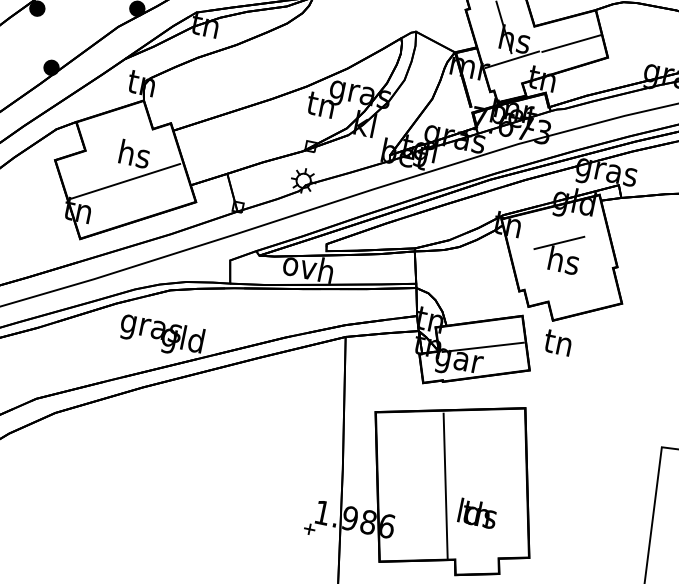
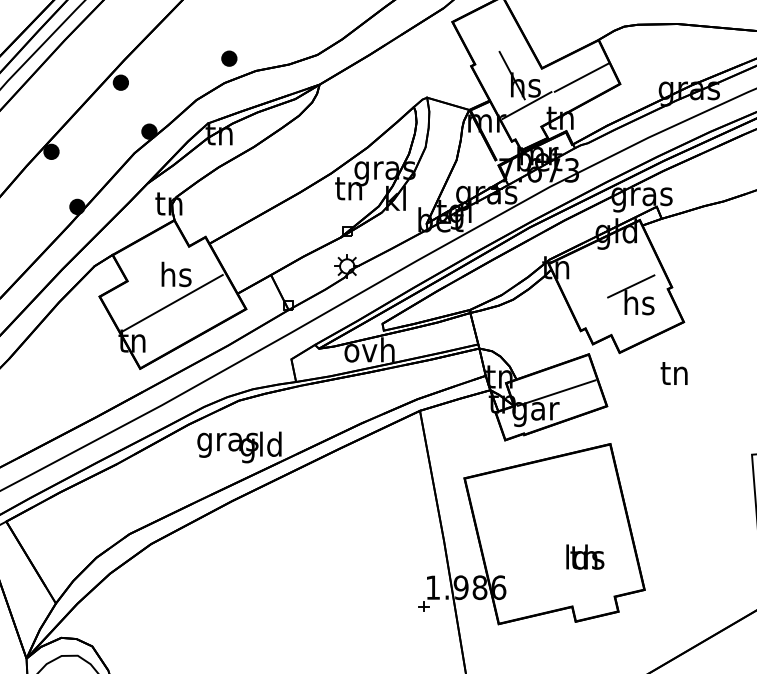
part: (558, 250) -> (631, 294), moved
text: (557, 342) -> (673, 373), moved
line: (445, 485) -> (547, 536), removed

